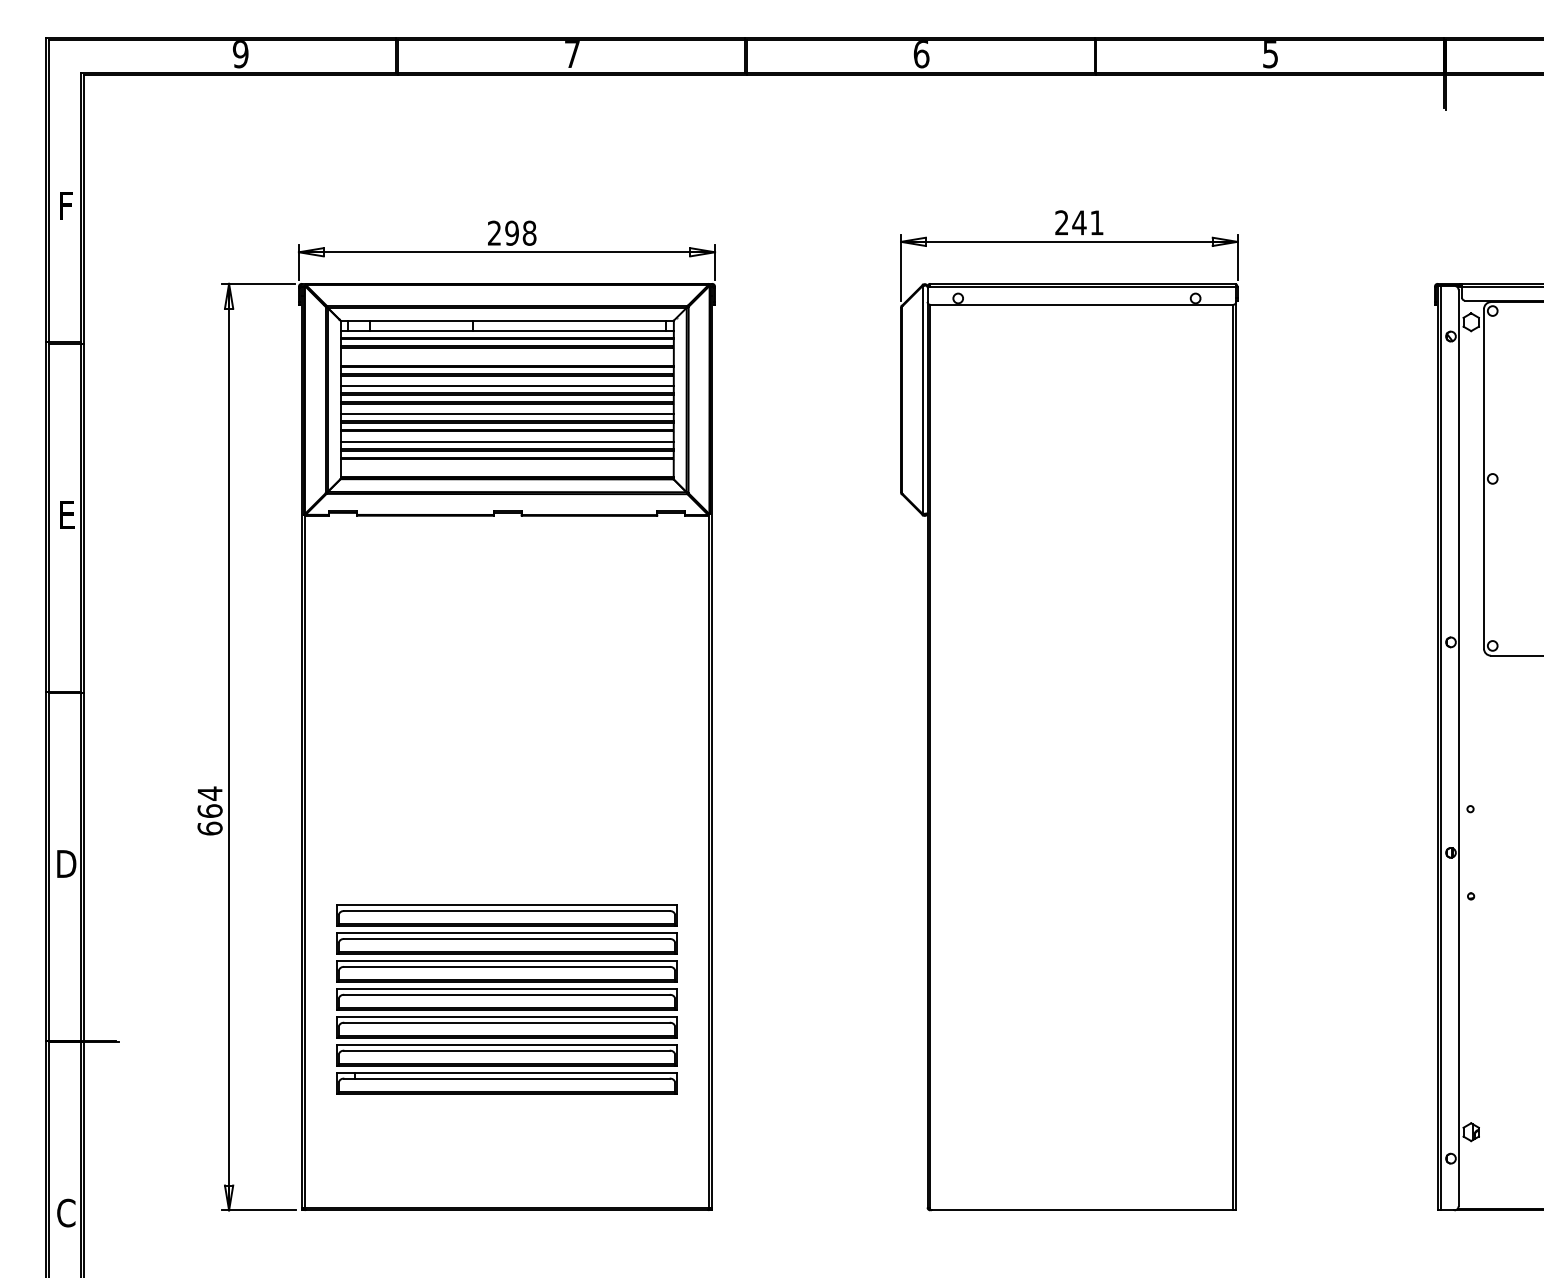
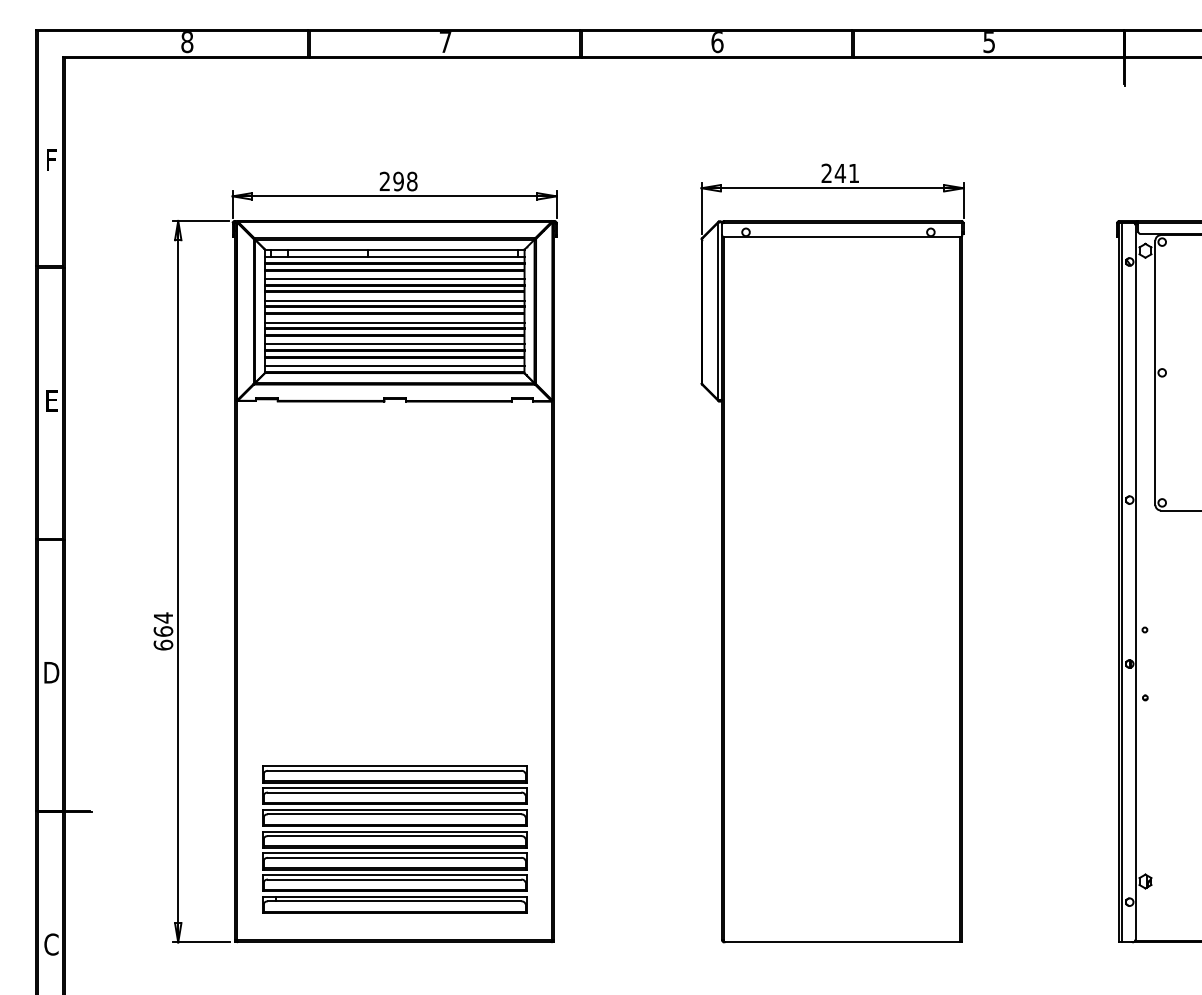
text: (240, 54) -> (187, 42), 9 -> 8
line: (506, 358) -> (394, 279), added
line: (506, 470) -> (394, 366), added
part: (506, 999) -> (394, 839), moved

